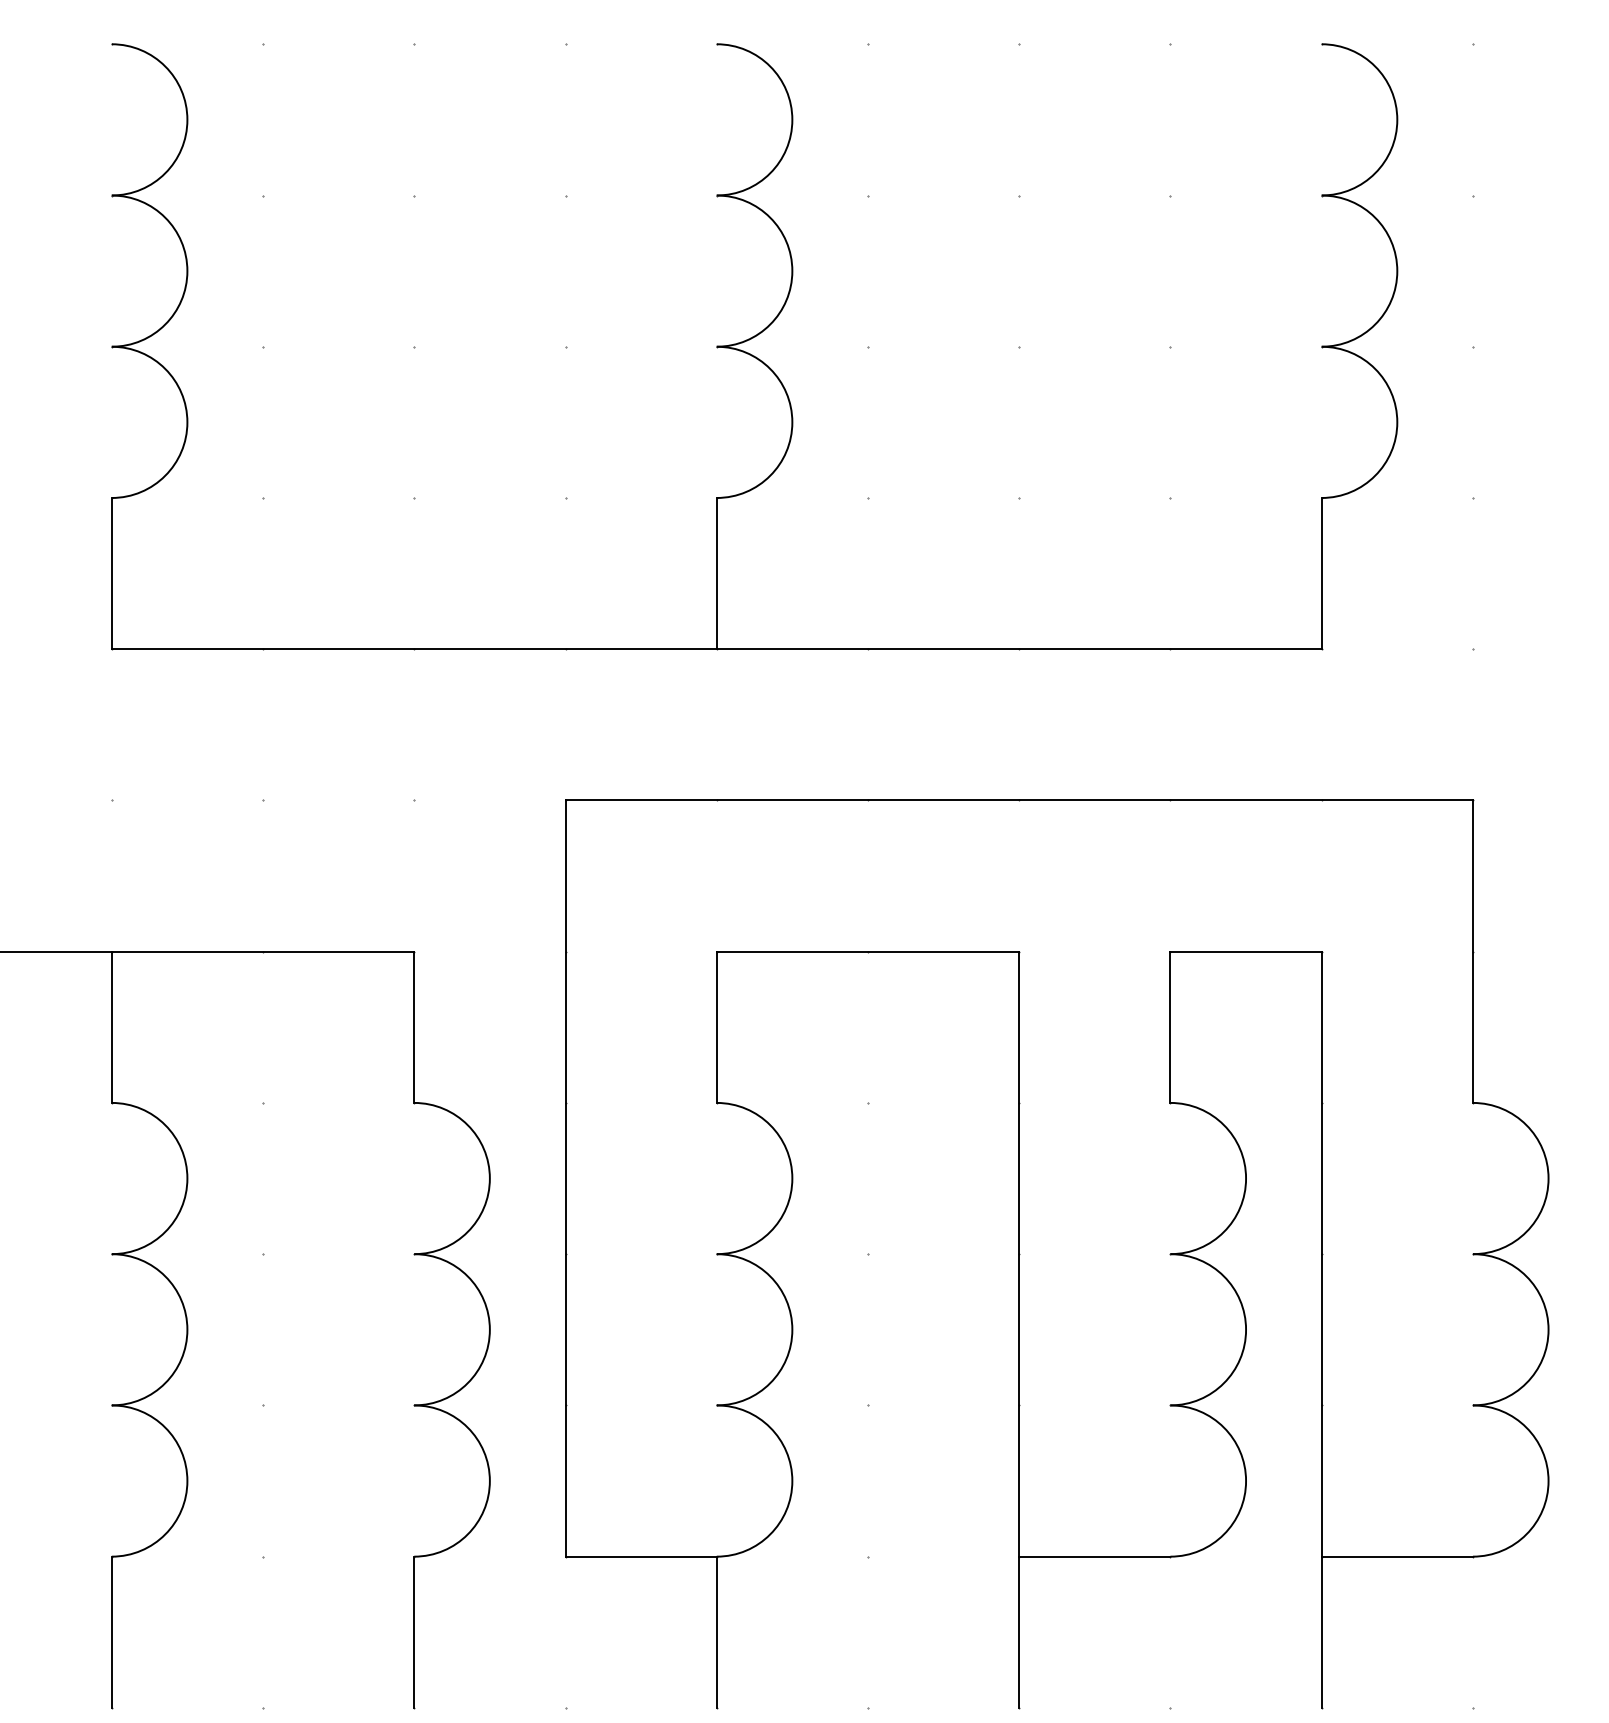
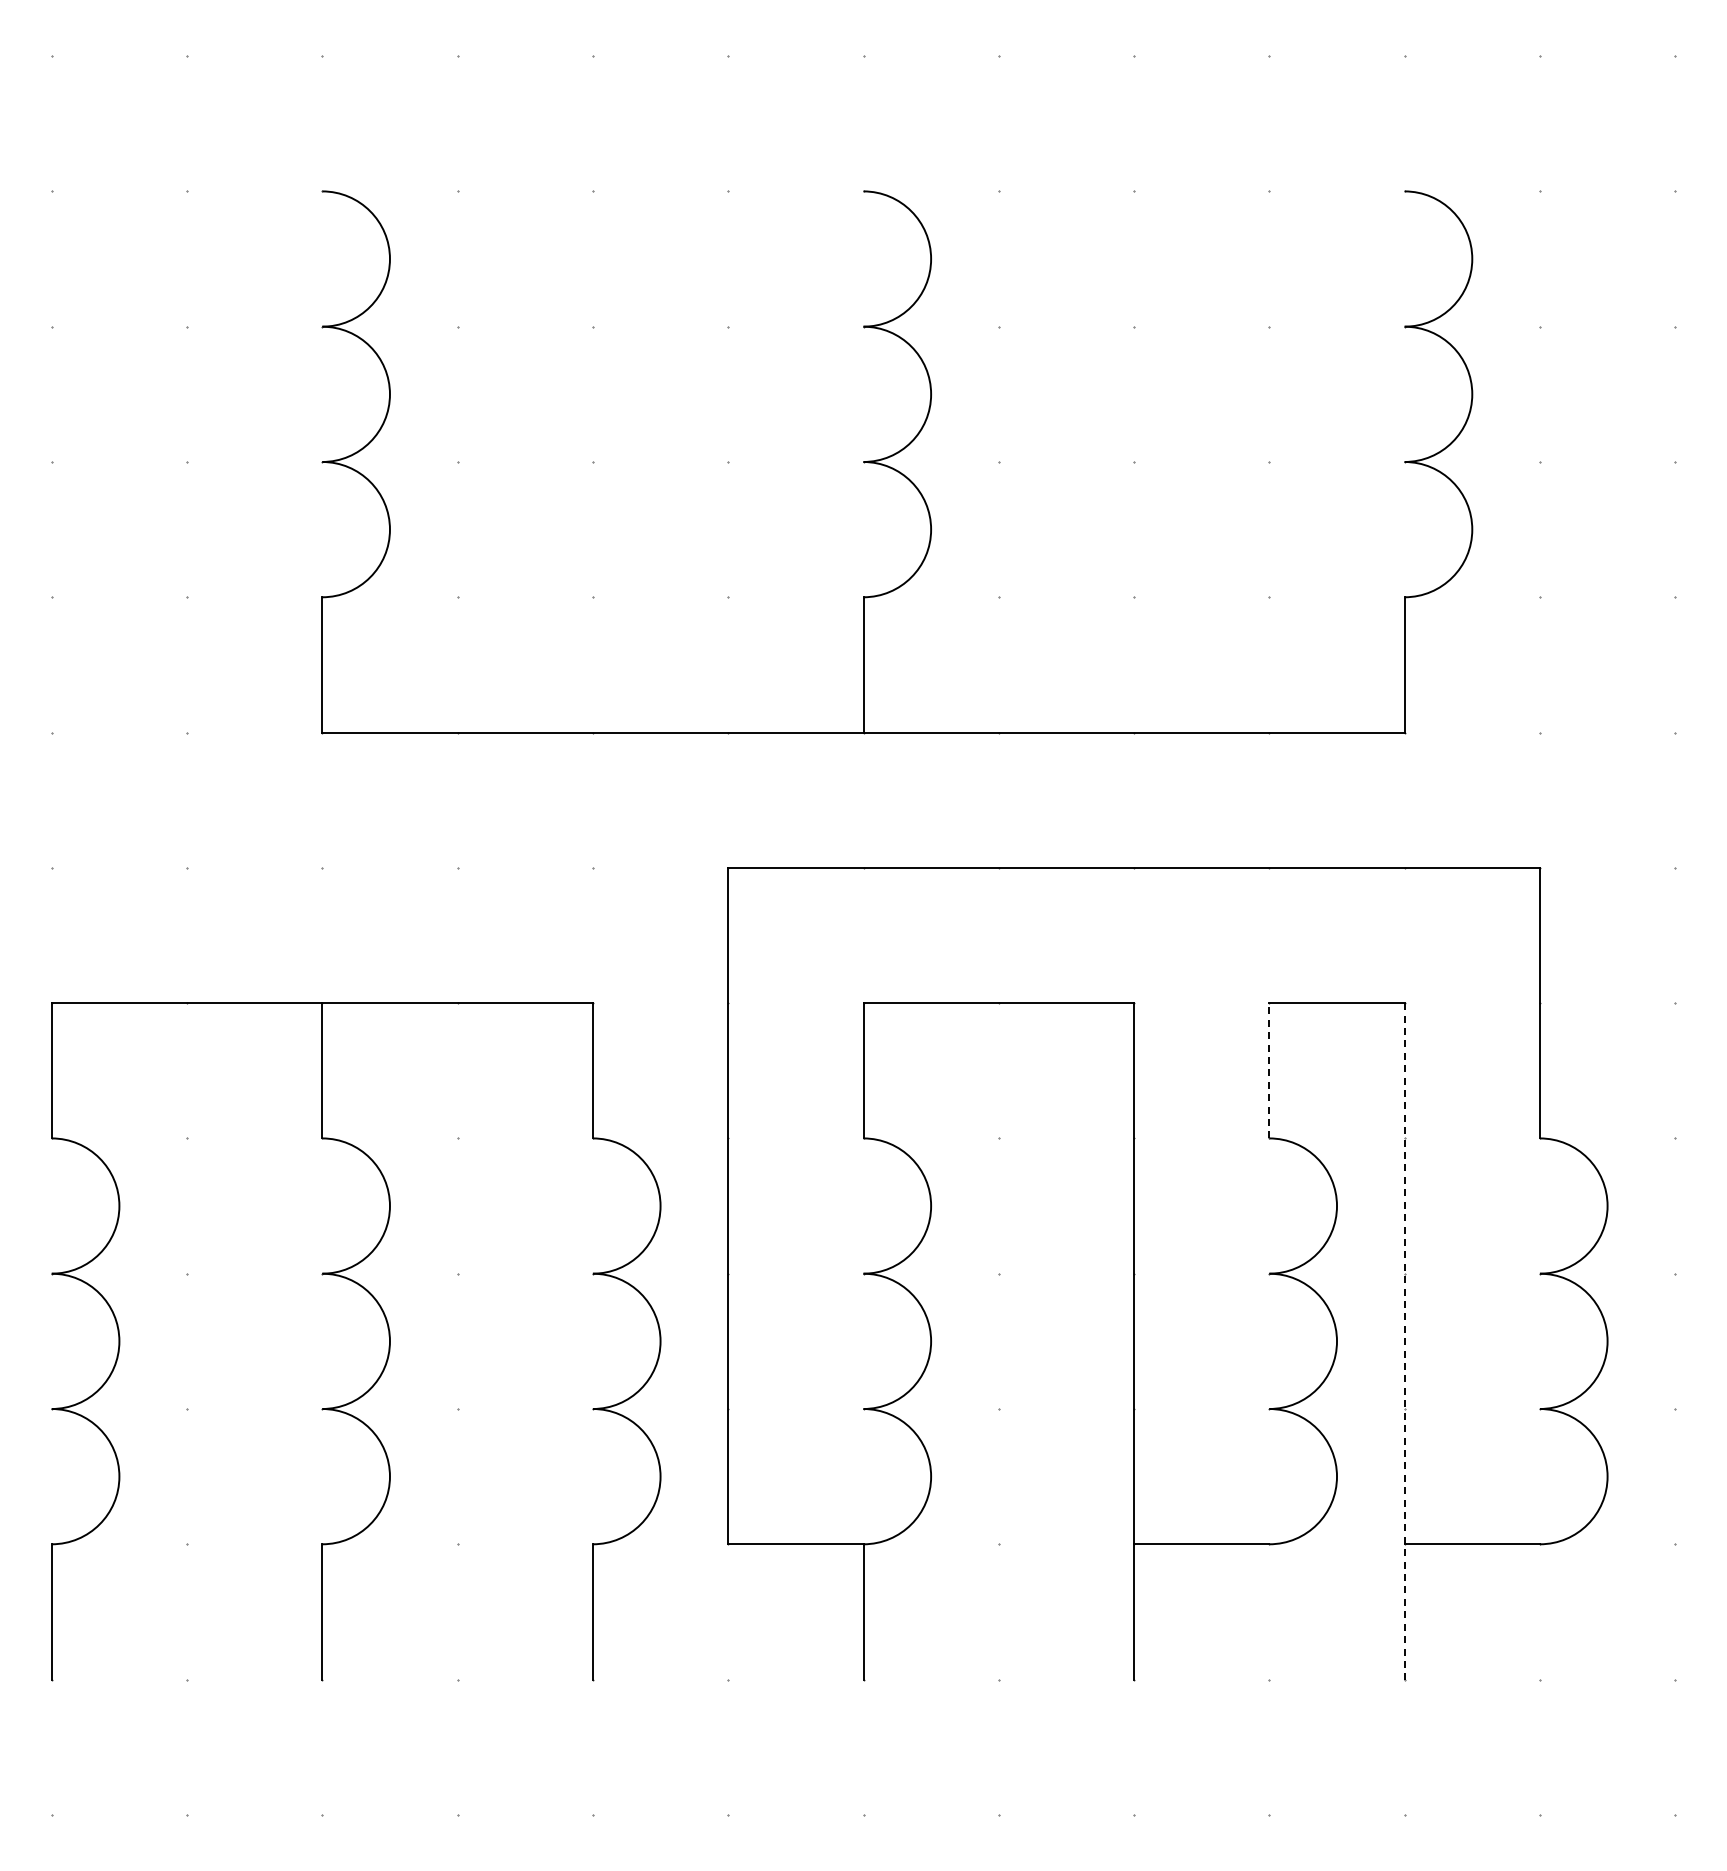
line: (1170, 1027) -> (1269, 1070), solid -> dashed
line: (1321, 1329) -> (1404, 1341), solid -> dashed

